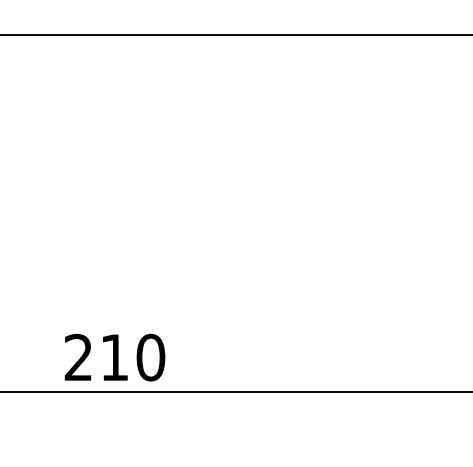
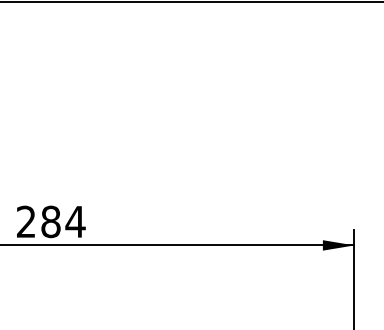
text: (133, 357) -> (63, 221), 210 -> 284

